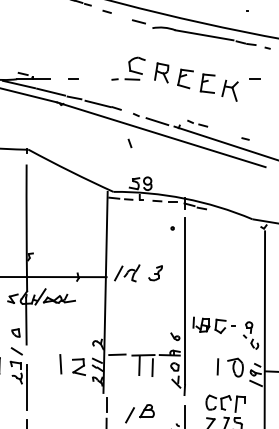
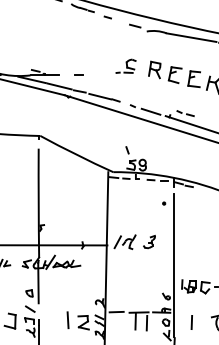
part: (128, 68) -> (126, 66), size x0.7
line: (129, 143) -> (127, 150), moved
line: (217, 366) -> (191, 322), moved

